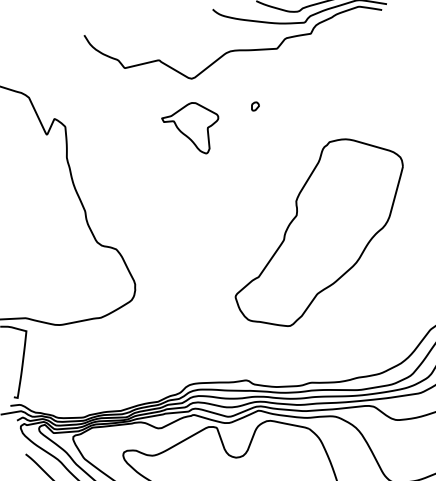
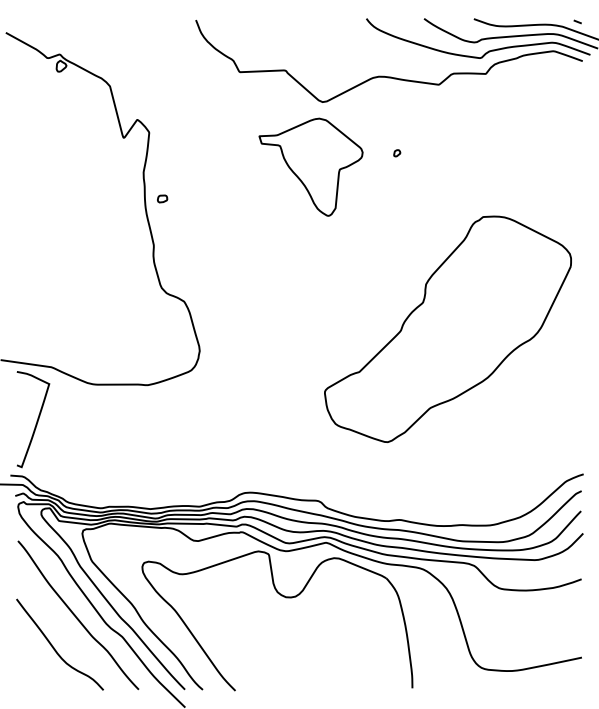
part: (255, 106) -> (397, 153), size x0.62
part: (191, 129) -> (310, 166), size x1.43
part: (84, 174) -> (162, 198), added

